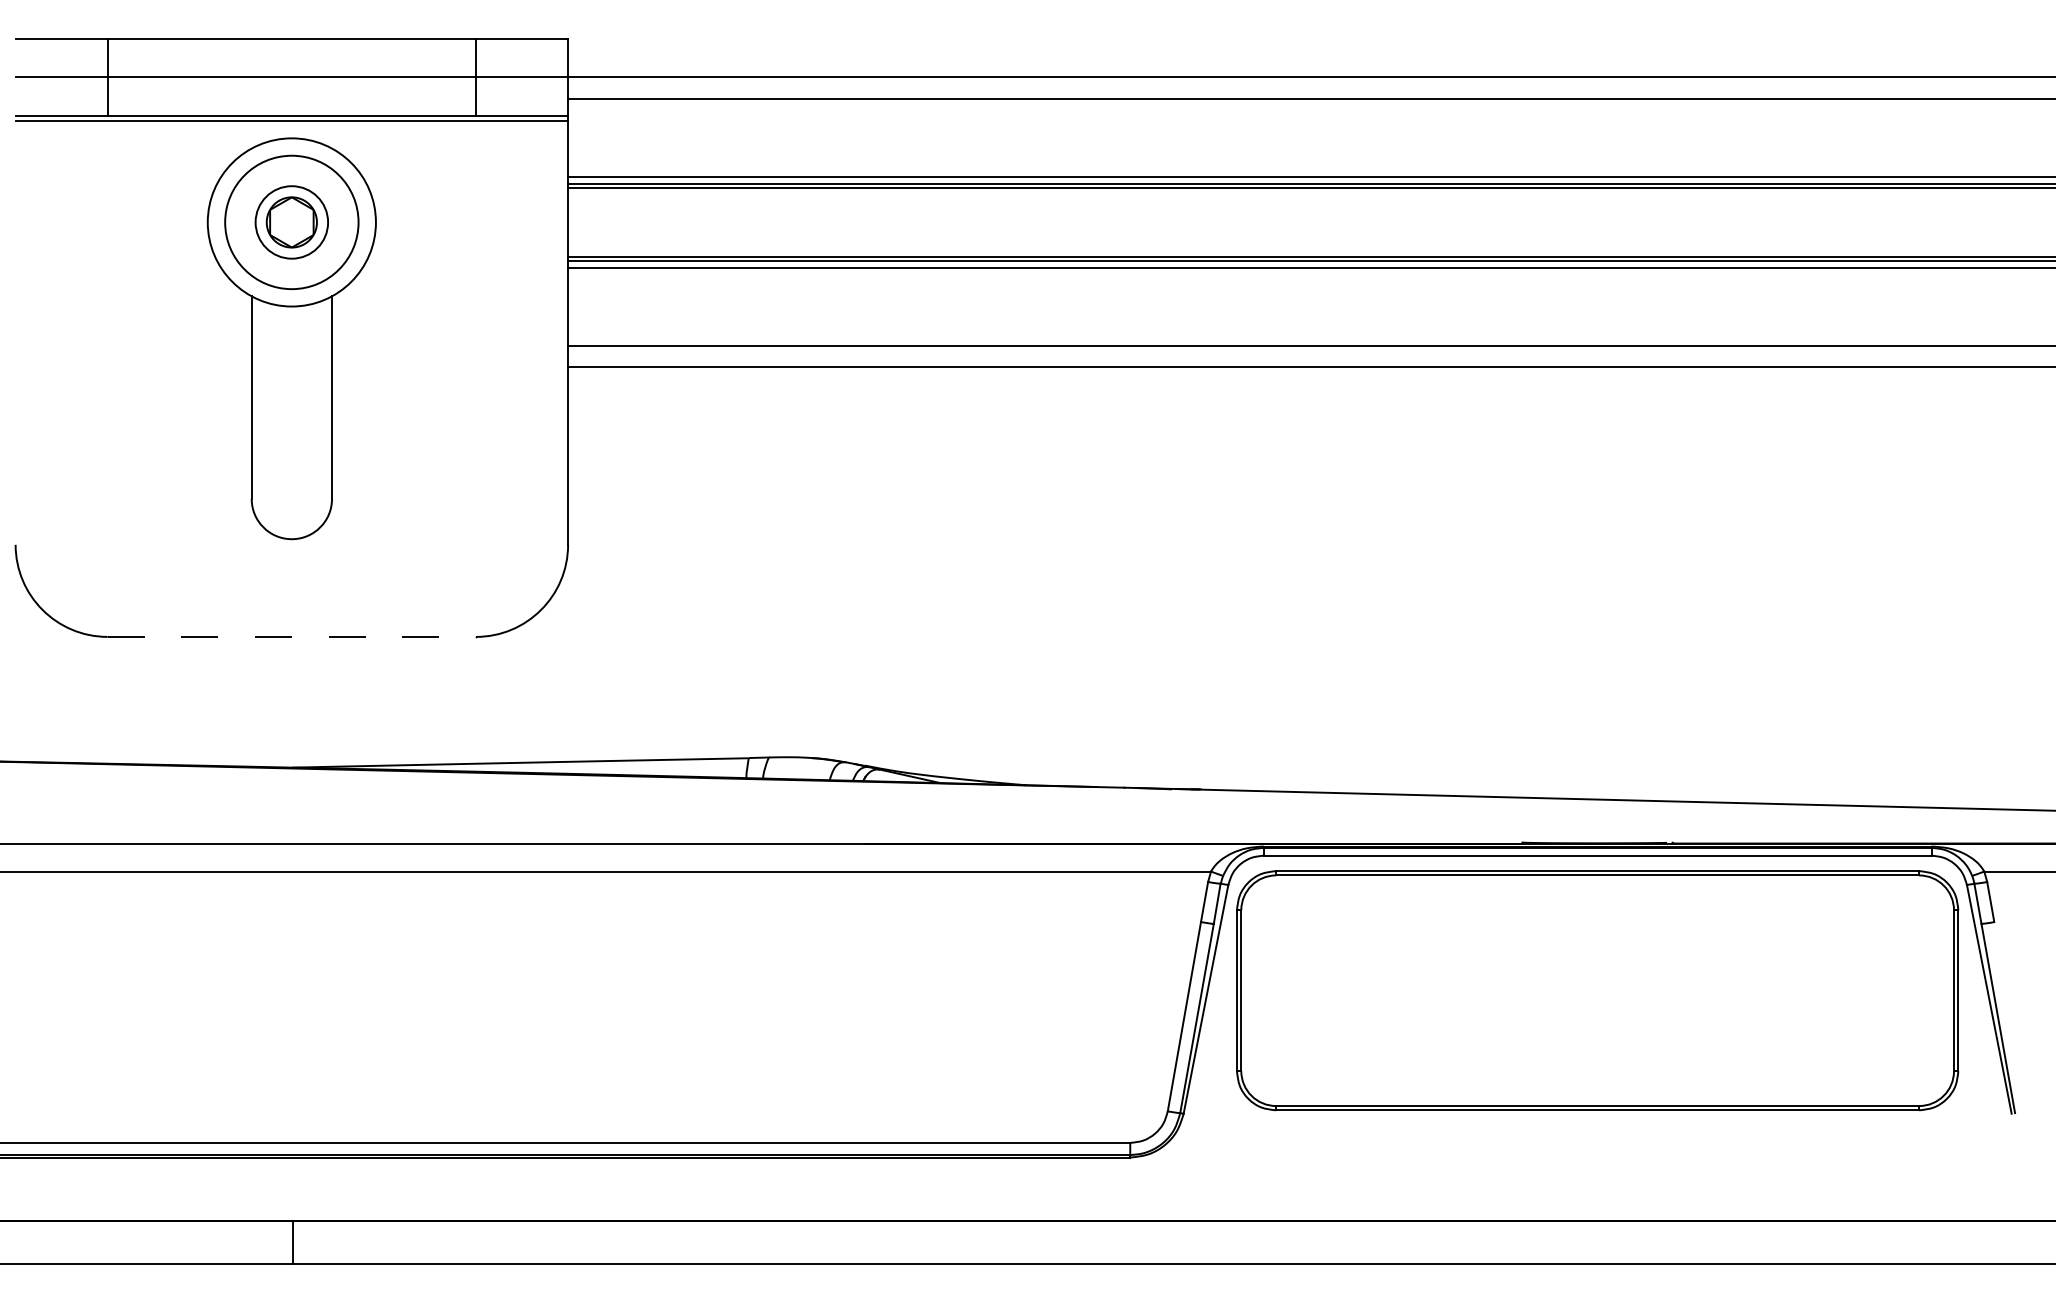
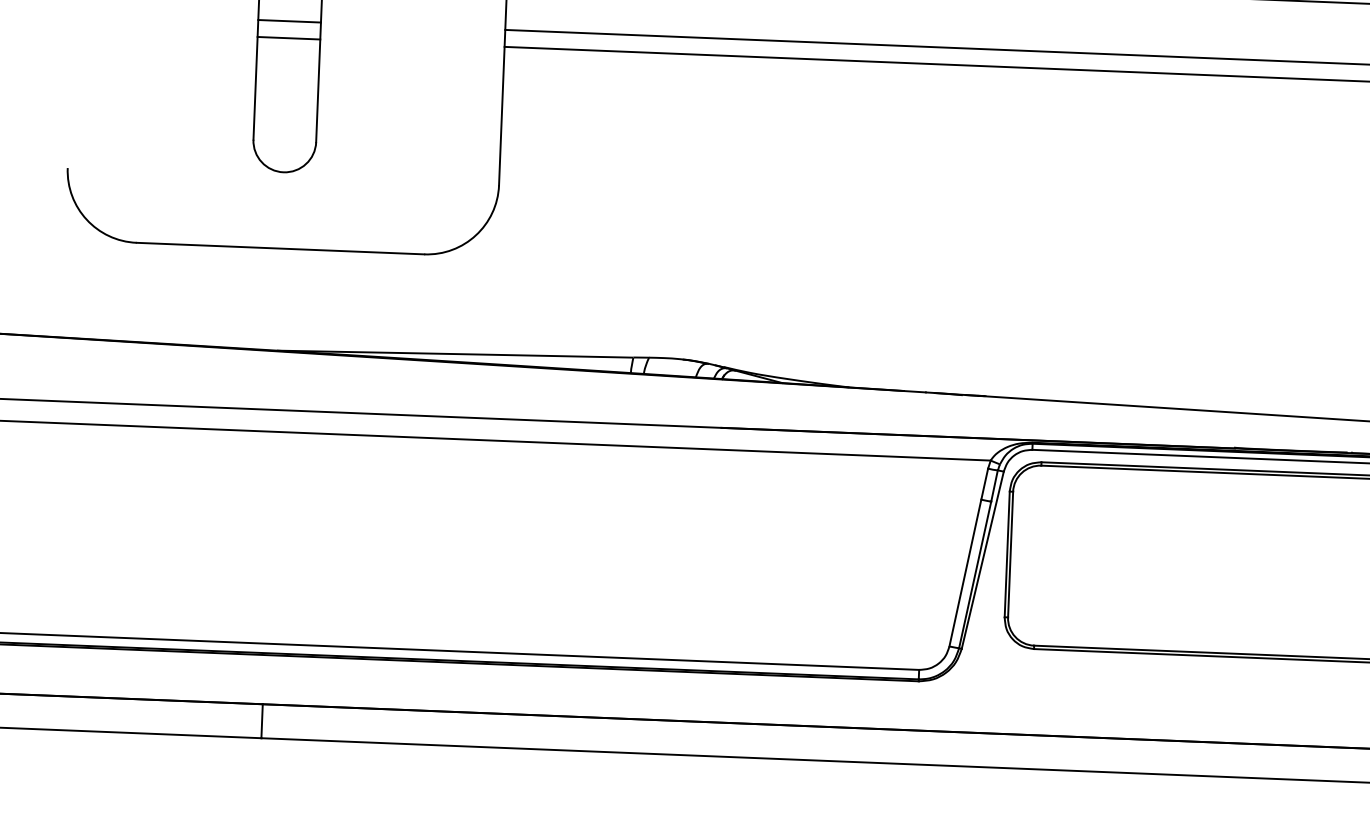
line: (291, 345) -> (289, 21), added
line: (291, 367) -> (288, 38), added
line: (292, 636) -> (281, 248), dashed -> solid

